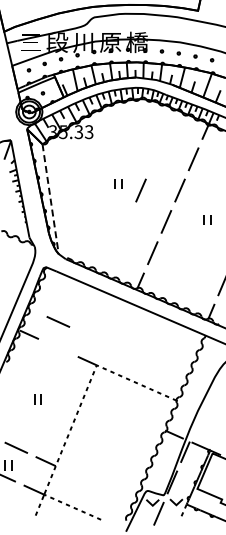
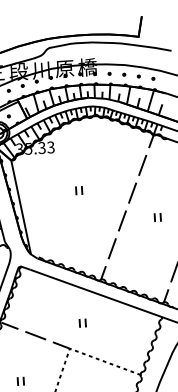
line: (140, 190) -> (98, 195), removed
line: (50, 199) -> (21, 207), dashed -> solid
line: (58, 321) -> (35, 335), moved
part: (113, 336) -> (82, 322), added

